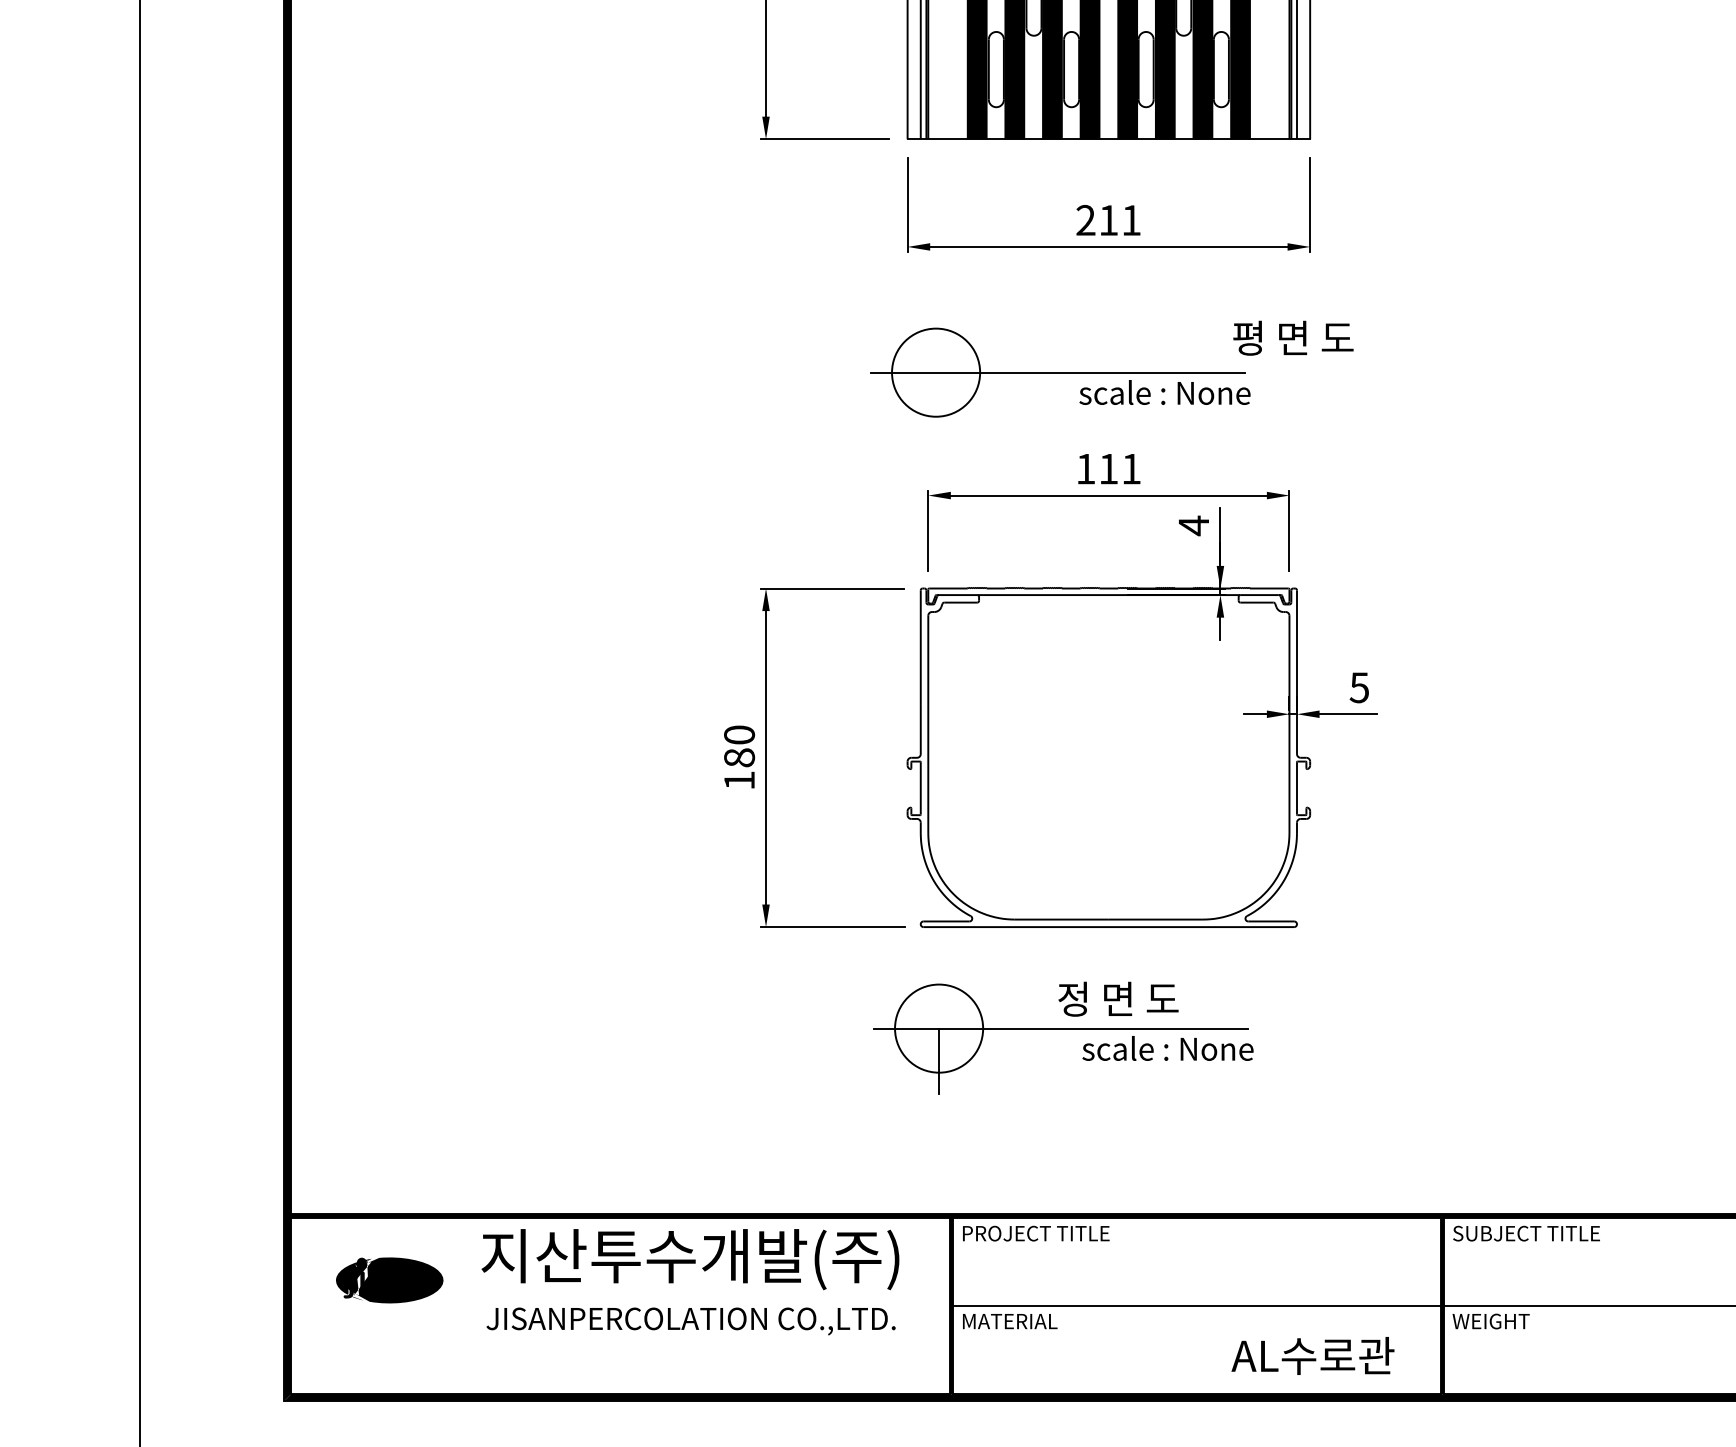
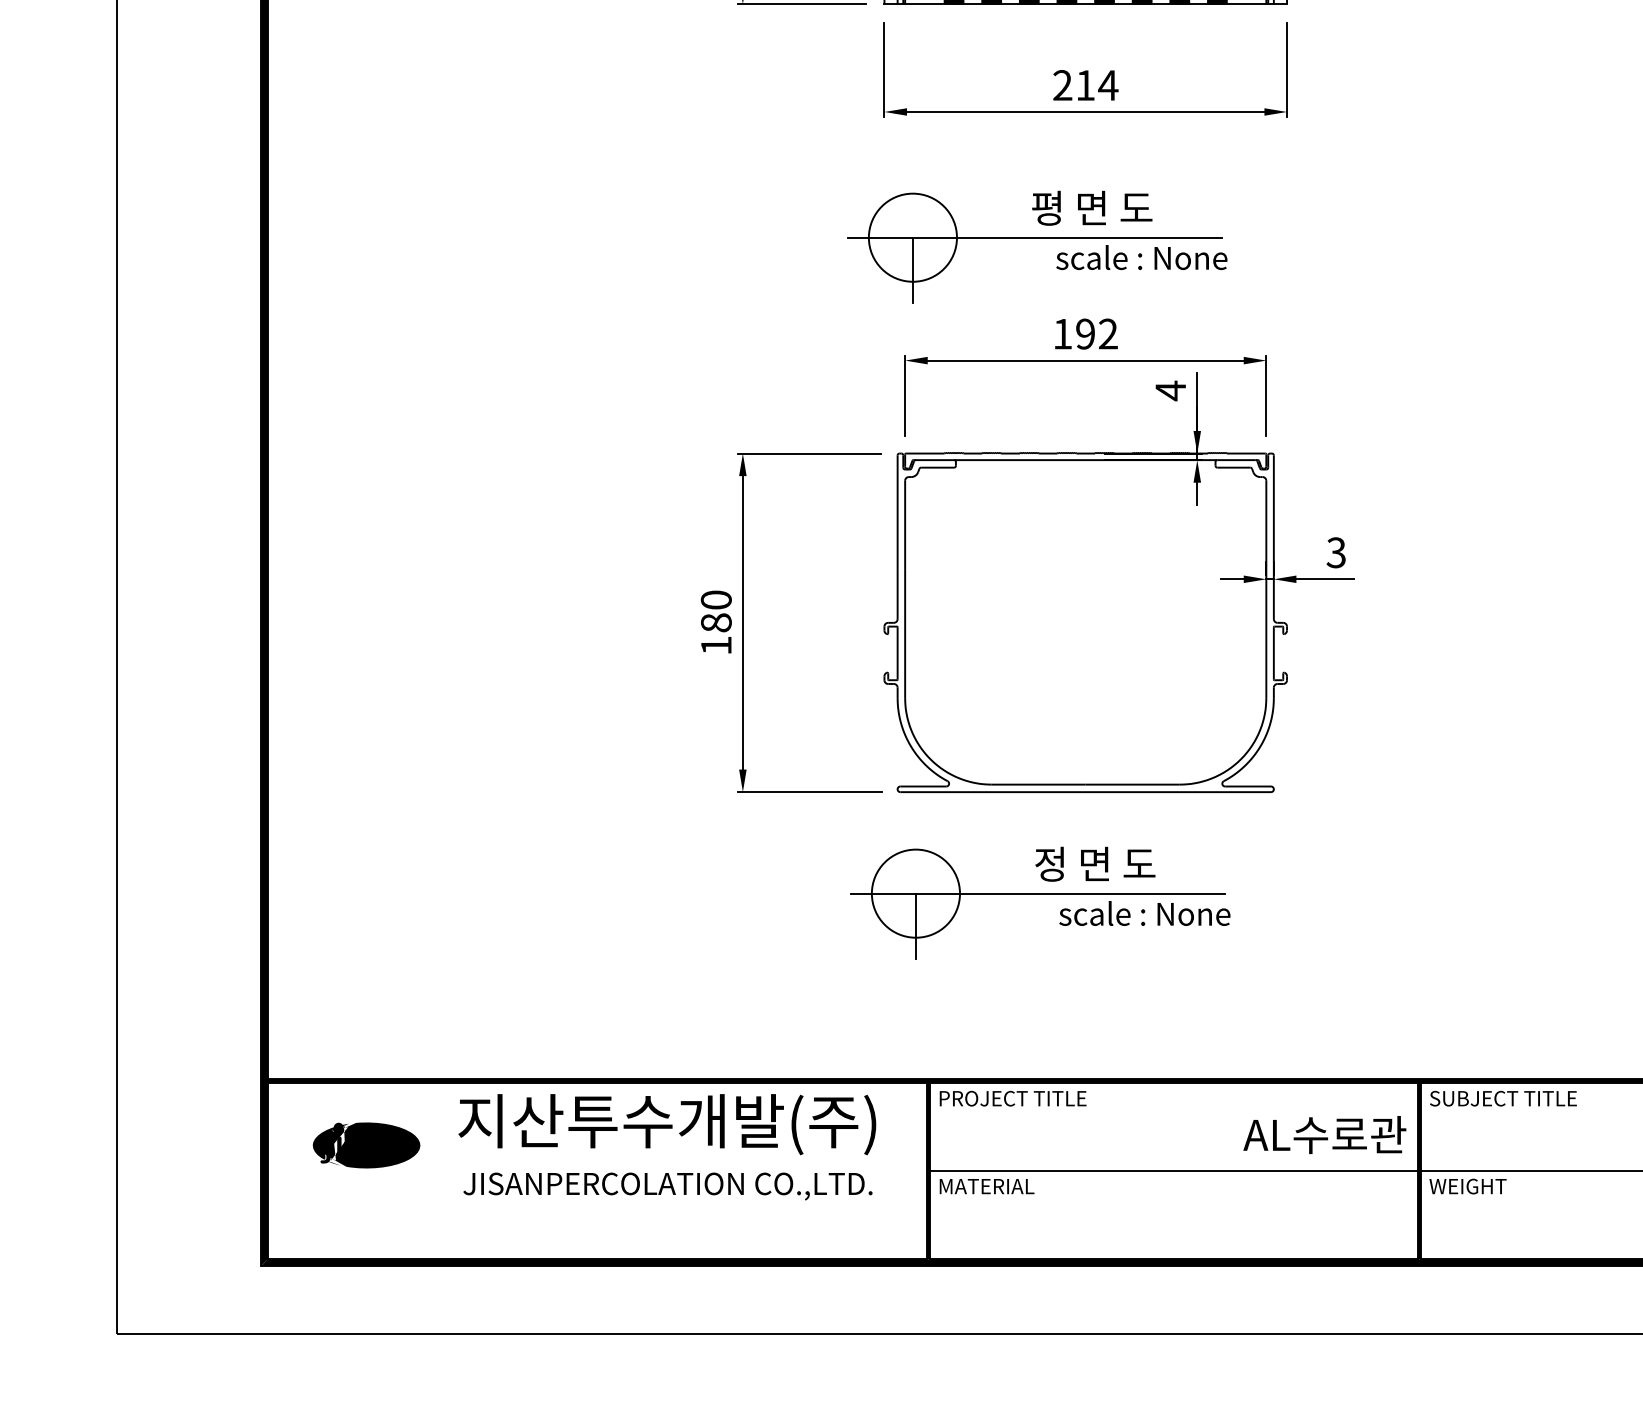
text: (1131, 220) -> (1108, 85), 211 -> 214
text: (1293, 337) -> (1092, 207), moved
line: (936, 404) -> (913, 269), added
text: (1119, 468) -> (1096, 333), 111 -> 192
text: (1359, 687) -> (1336, 552), 5 -> 3
text: (1312, 1355) -> (1324, 1134), moved

